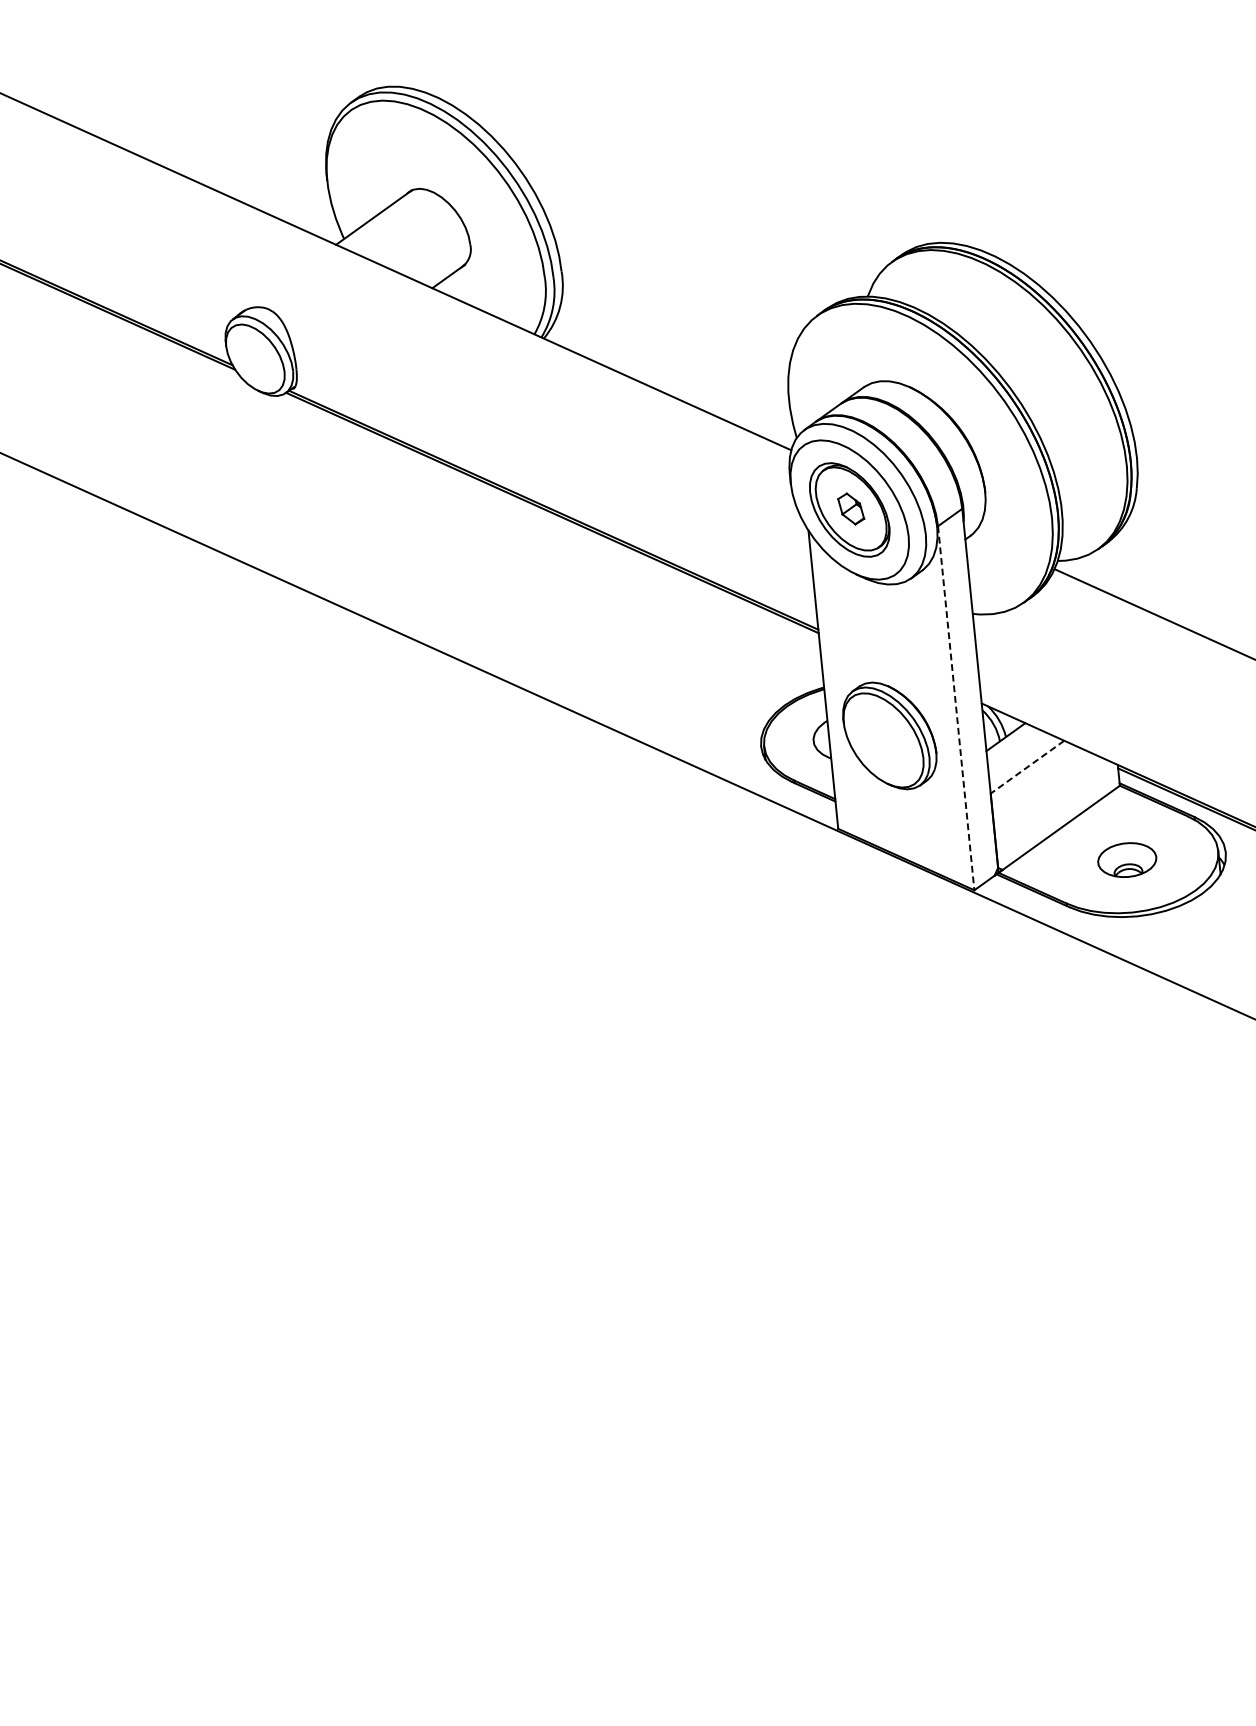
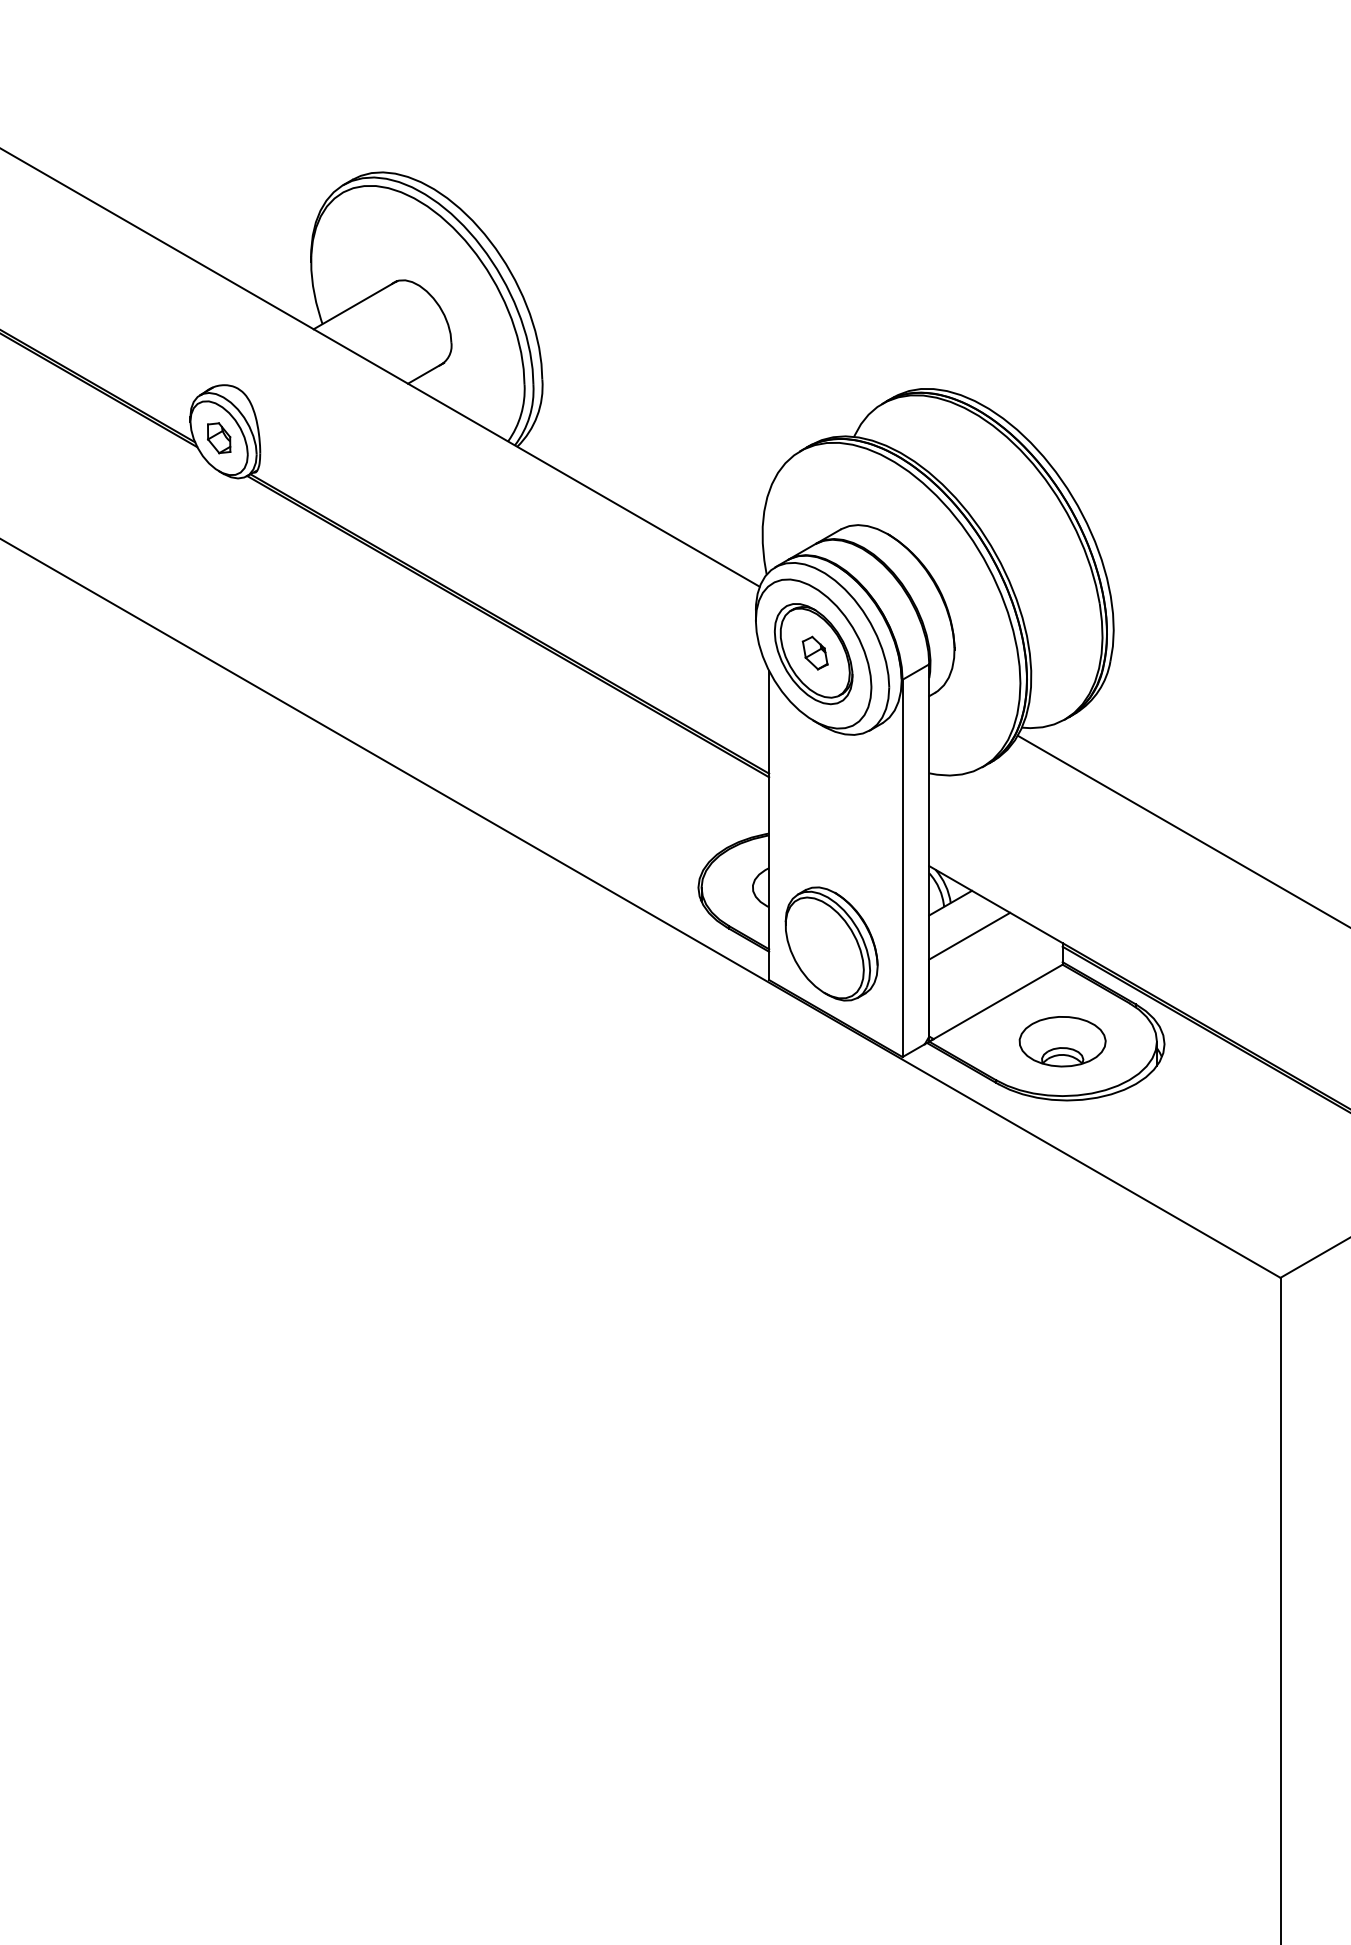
part: (255, 359) -> (219, 438), added
line: (956, 708) -> (902, 868), dashed -> solid
part: (889, 735) -> (831, 943), moved
line: (1027, 767) -> (969, 936), dashed -> solid
part: (1127, 859) -> (1062, 1041), size x1.43

